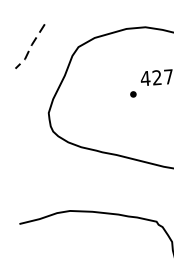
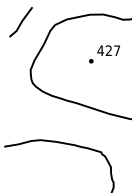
line: (30, 46) -> (21, 22), dashed -> solid

